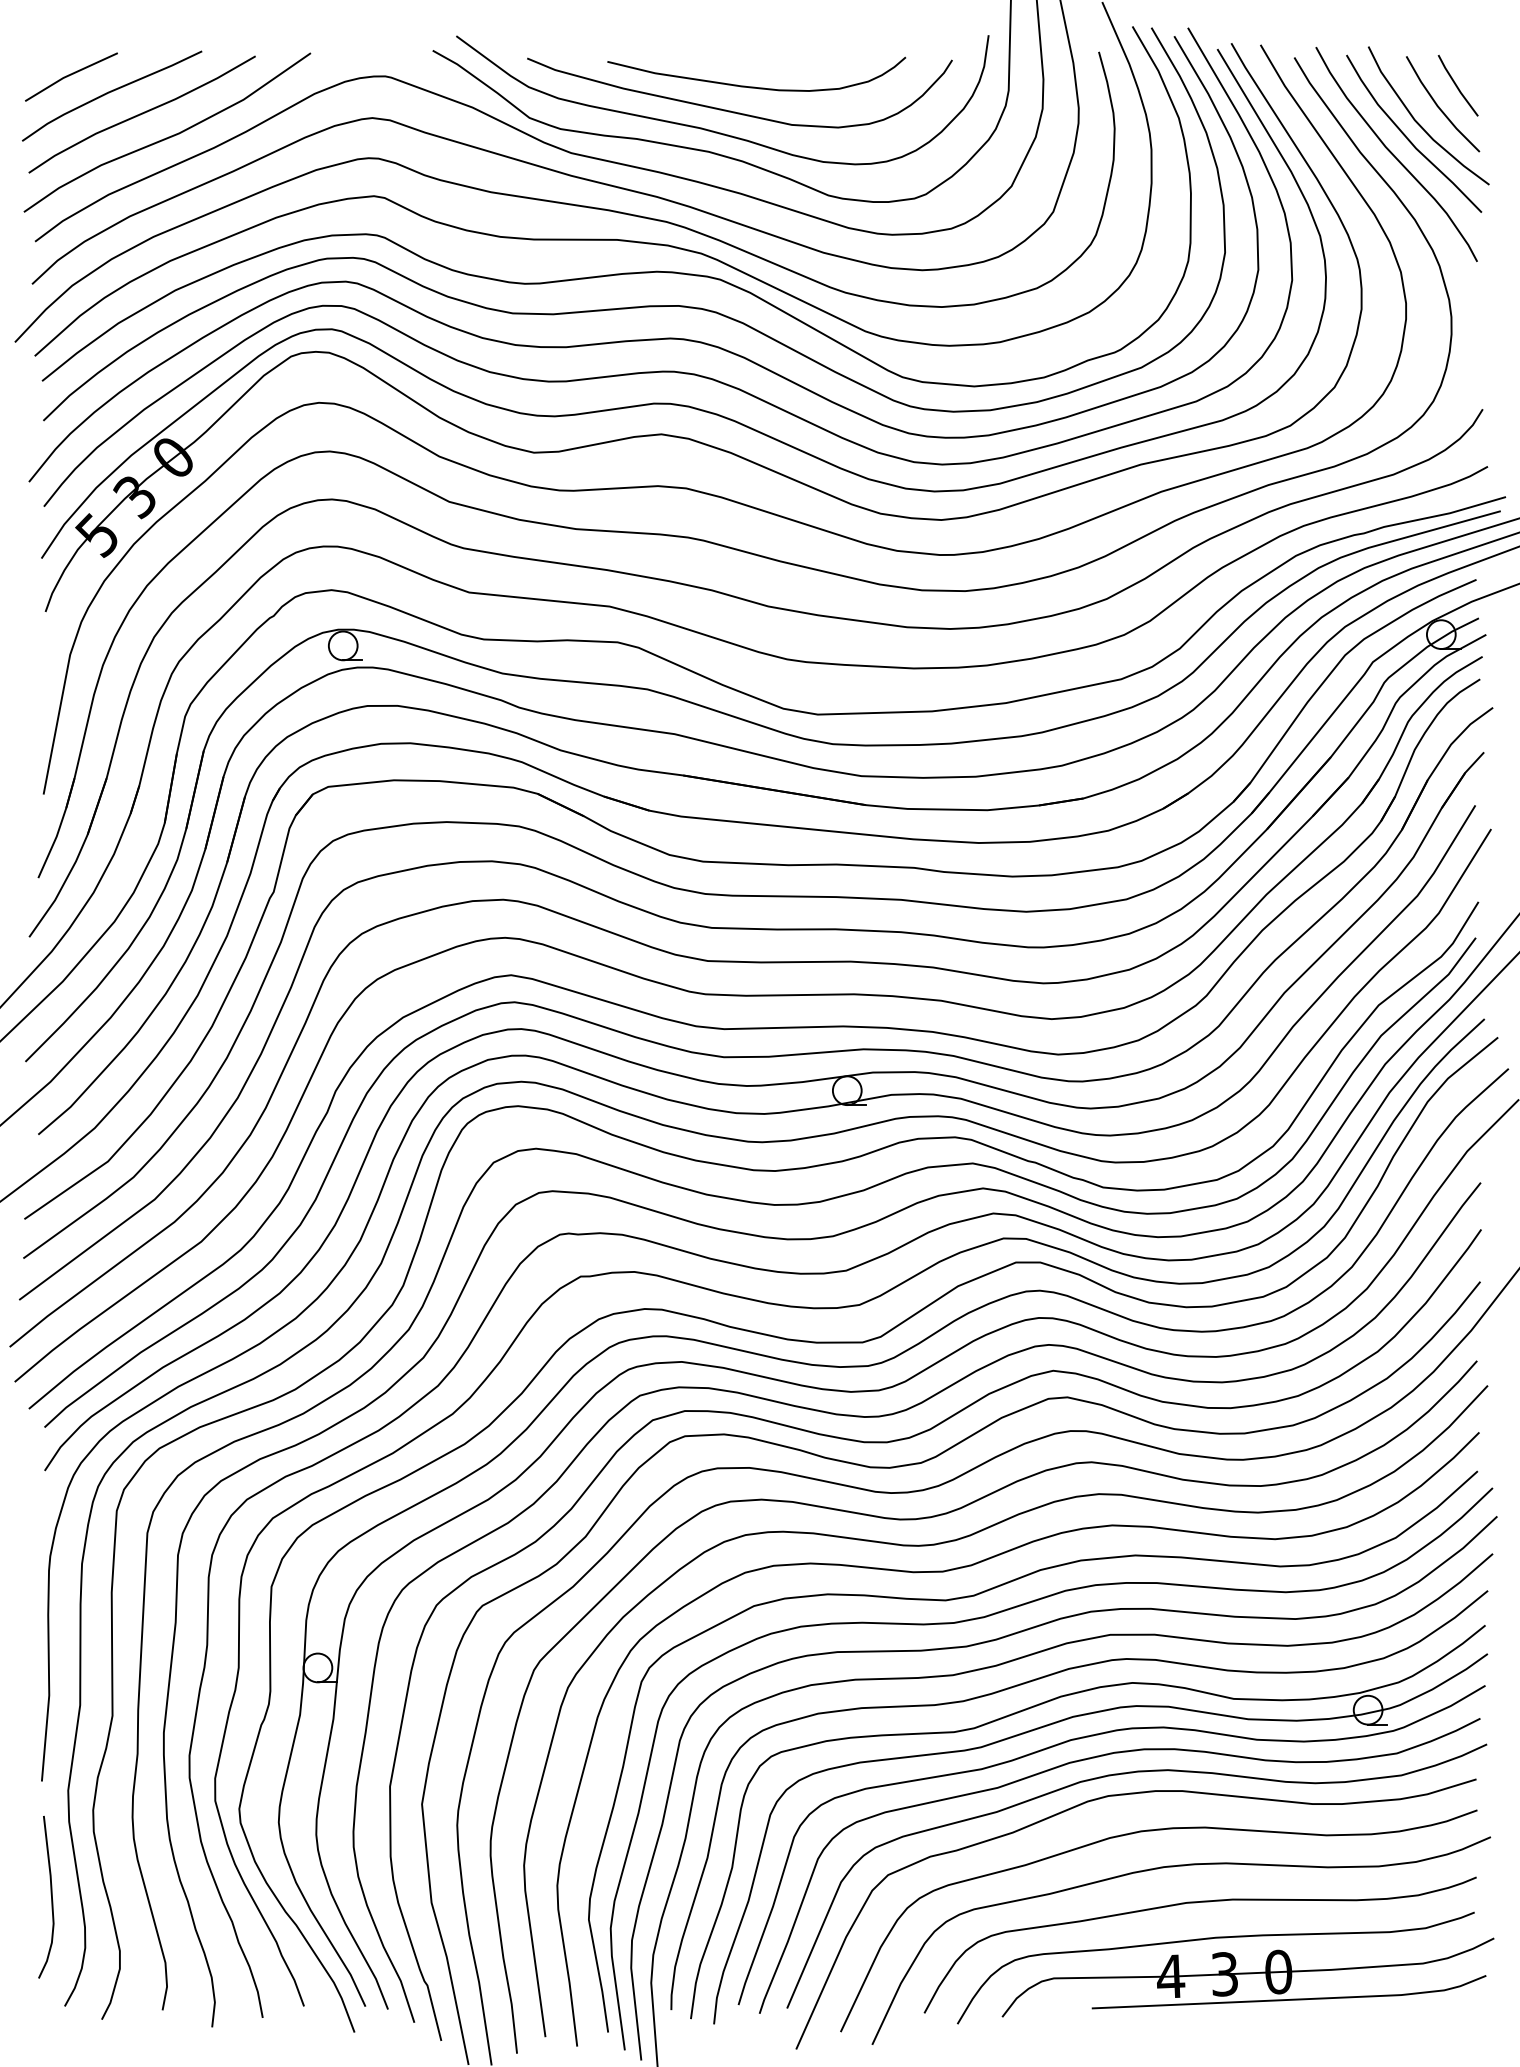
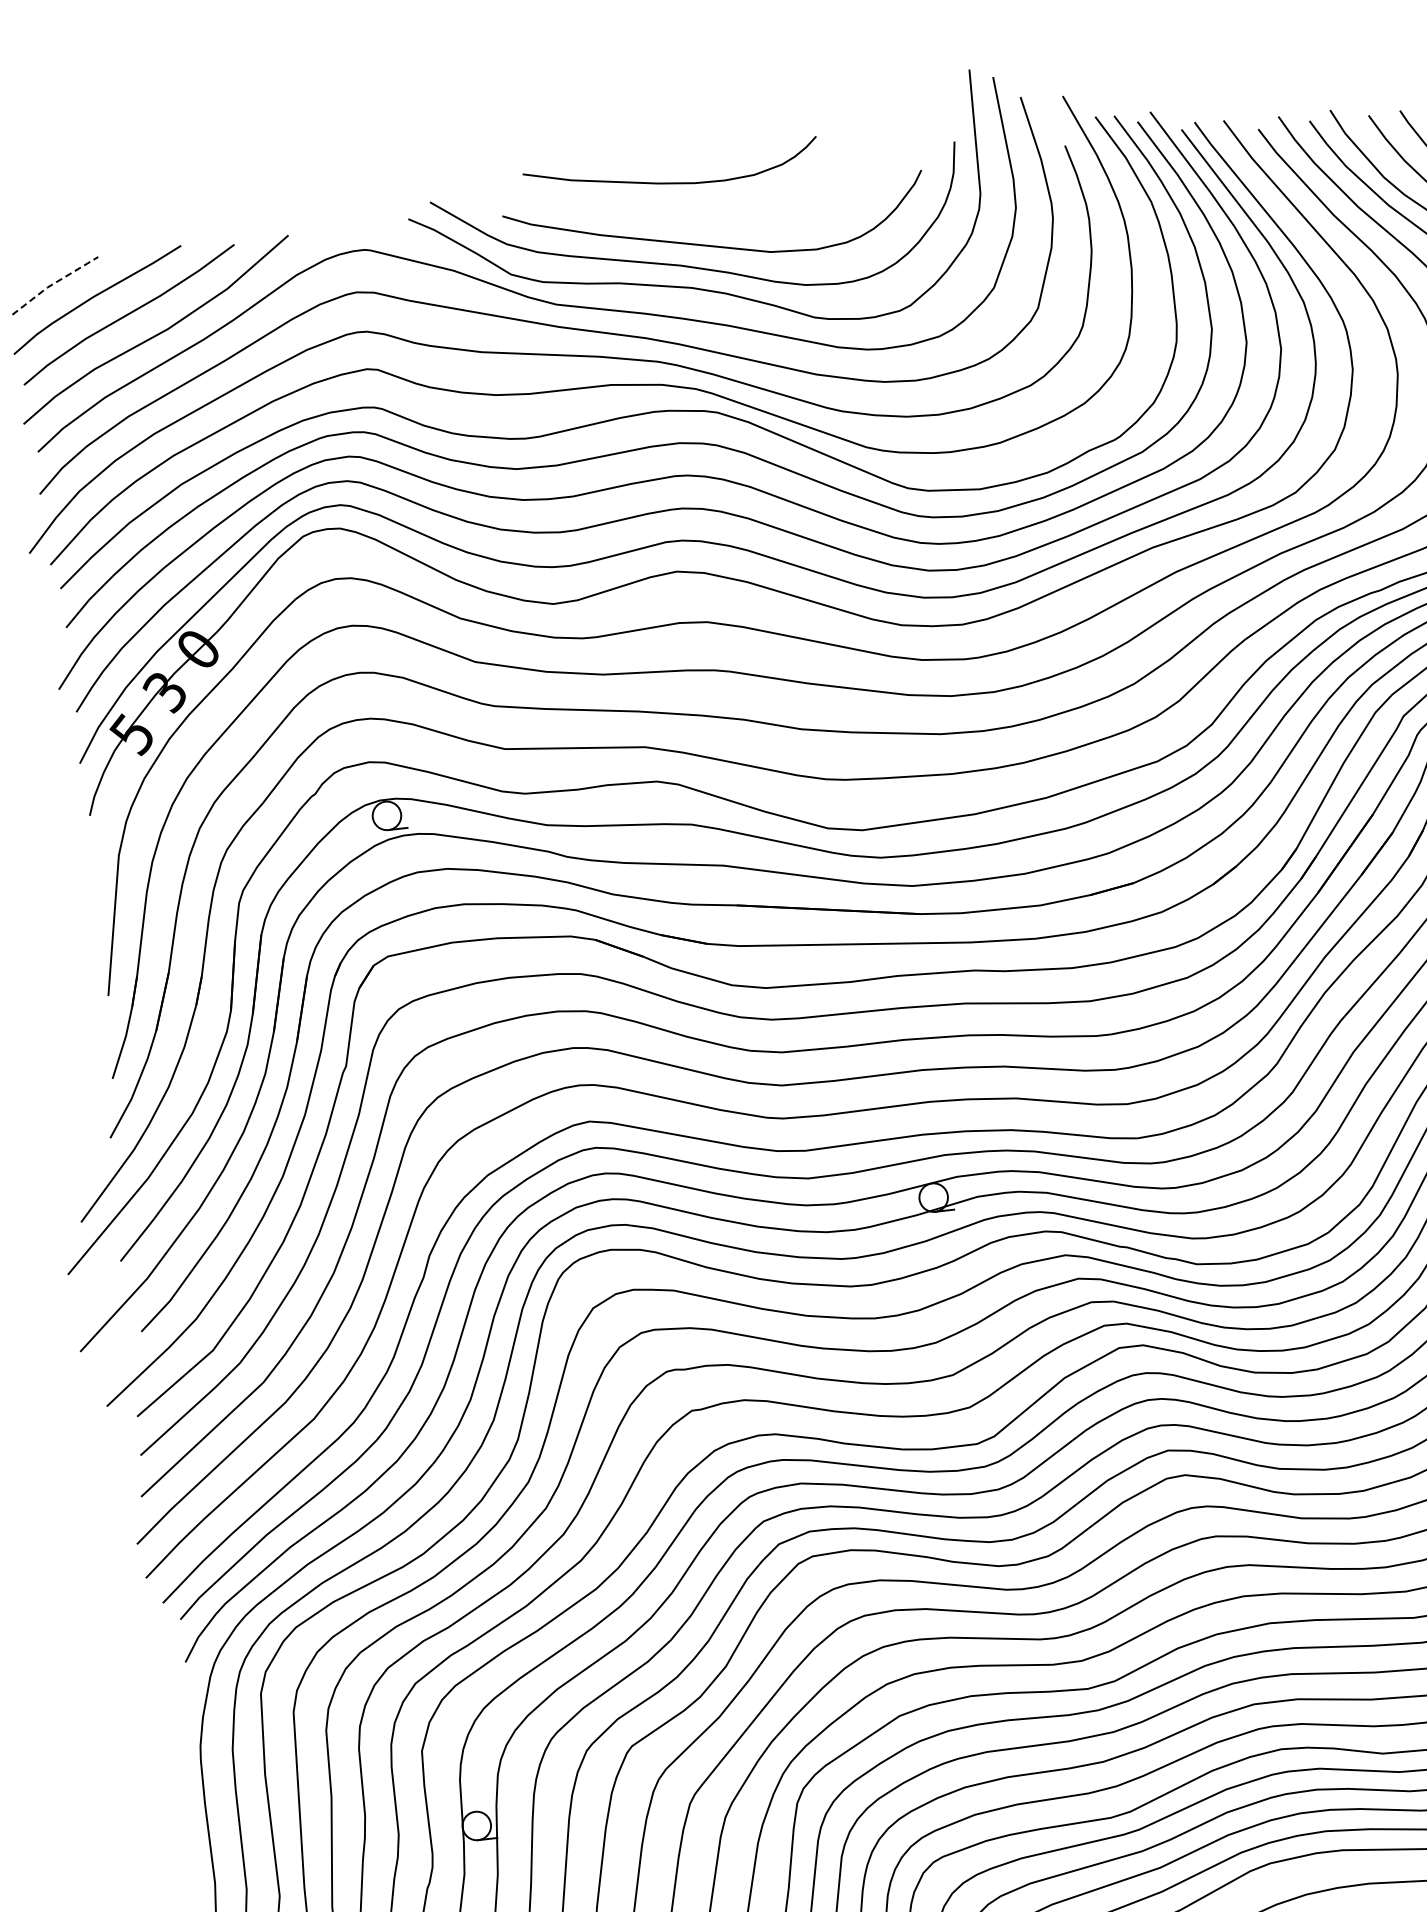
line: (69, 75) -> (53, 284), solid -> dashed
curve: (755, 86) -> (671, 182), moved

